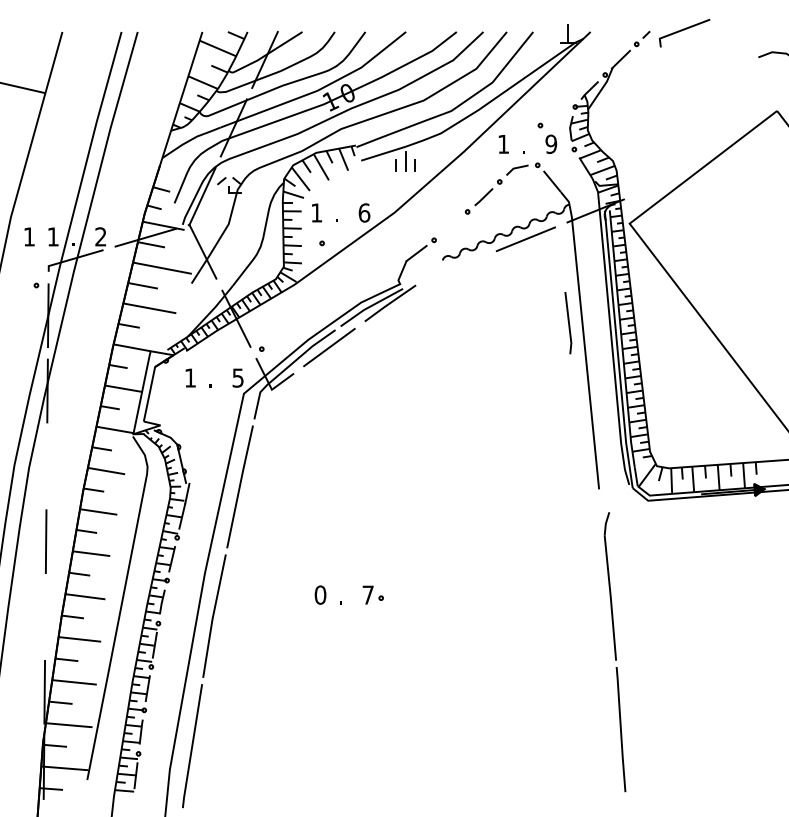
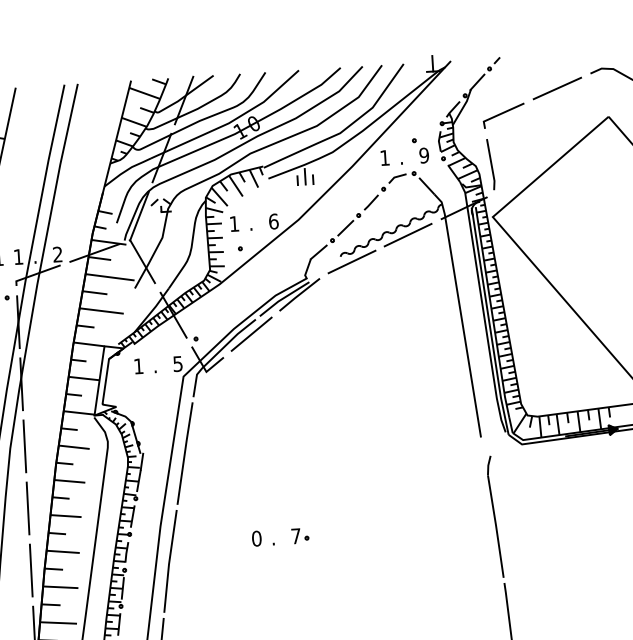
line: (684, 30) -> (503, 113), moved
line: (717, 73) -> (557, 88), added
line: (450, 226) -> (345, 228), added
line: (456, 267) -> (352, 261), added
line: (568, 323) -> (491, 164), moved
line: (46, 465) -> (24, 445), added
line: (45, 616) -> (31, 570), added

